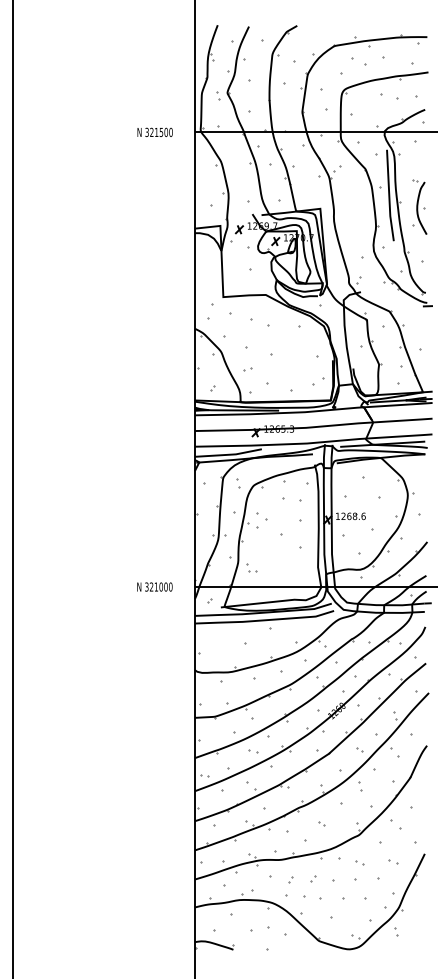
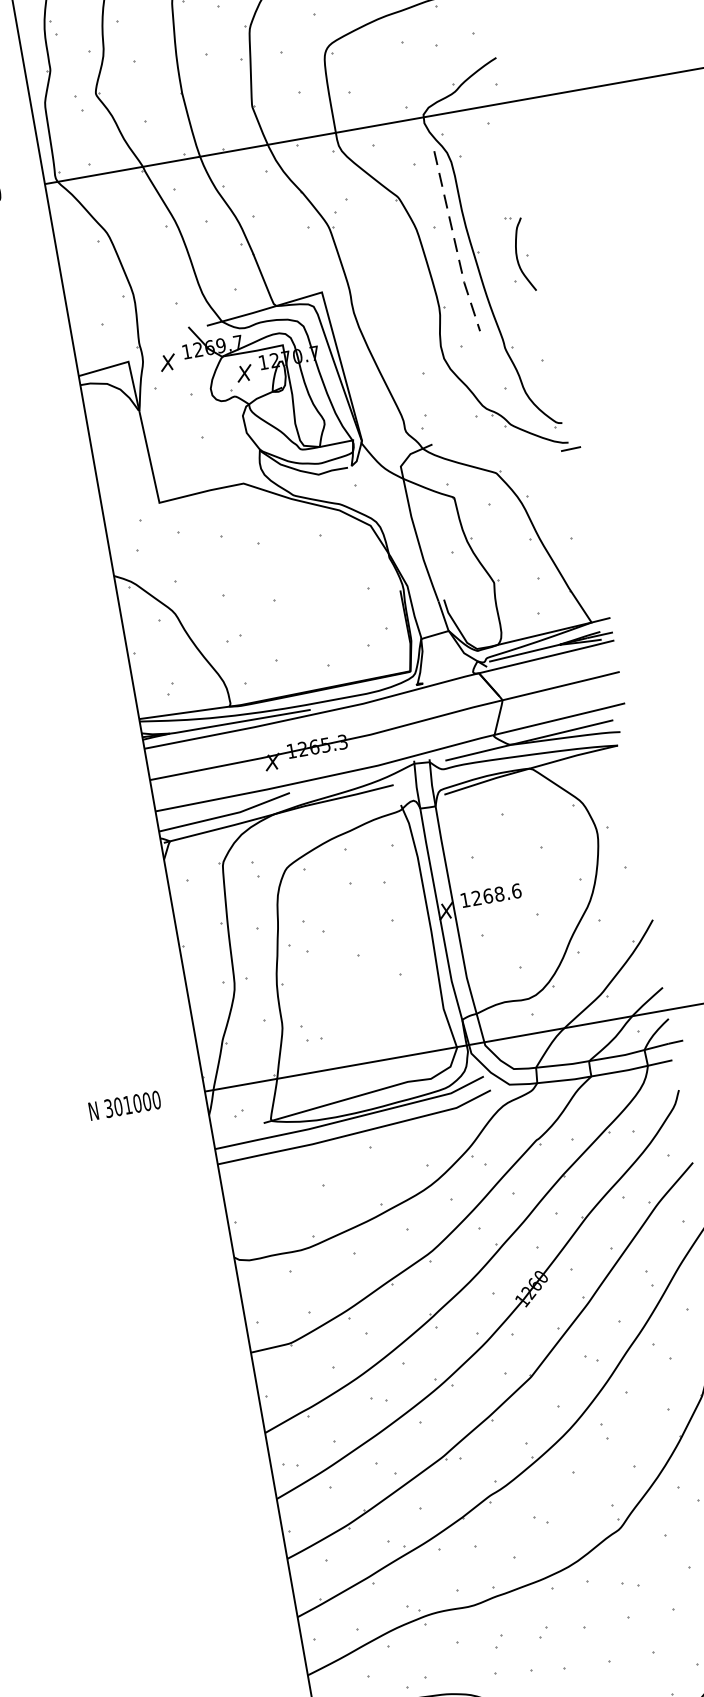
line: (389, 196) -> (455, 243), solid -> dashed
part: (419, 206) -> (519, 252), size x0.7
text: (151, 586) -> (117, 1105), 321000 -> 301000

